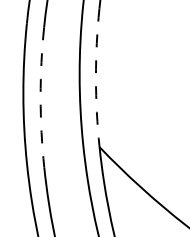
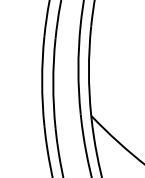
arc: (95, 78) -> (88, 71), dashed -> solid
arc: (40, 96) -> (53, 83), dashed -> solid

